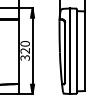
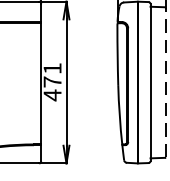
text: (24, 51) -> (51, 83), 320 -> 471
line: (84, 51) -> (164, 83), solid -> dashed

